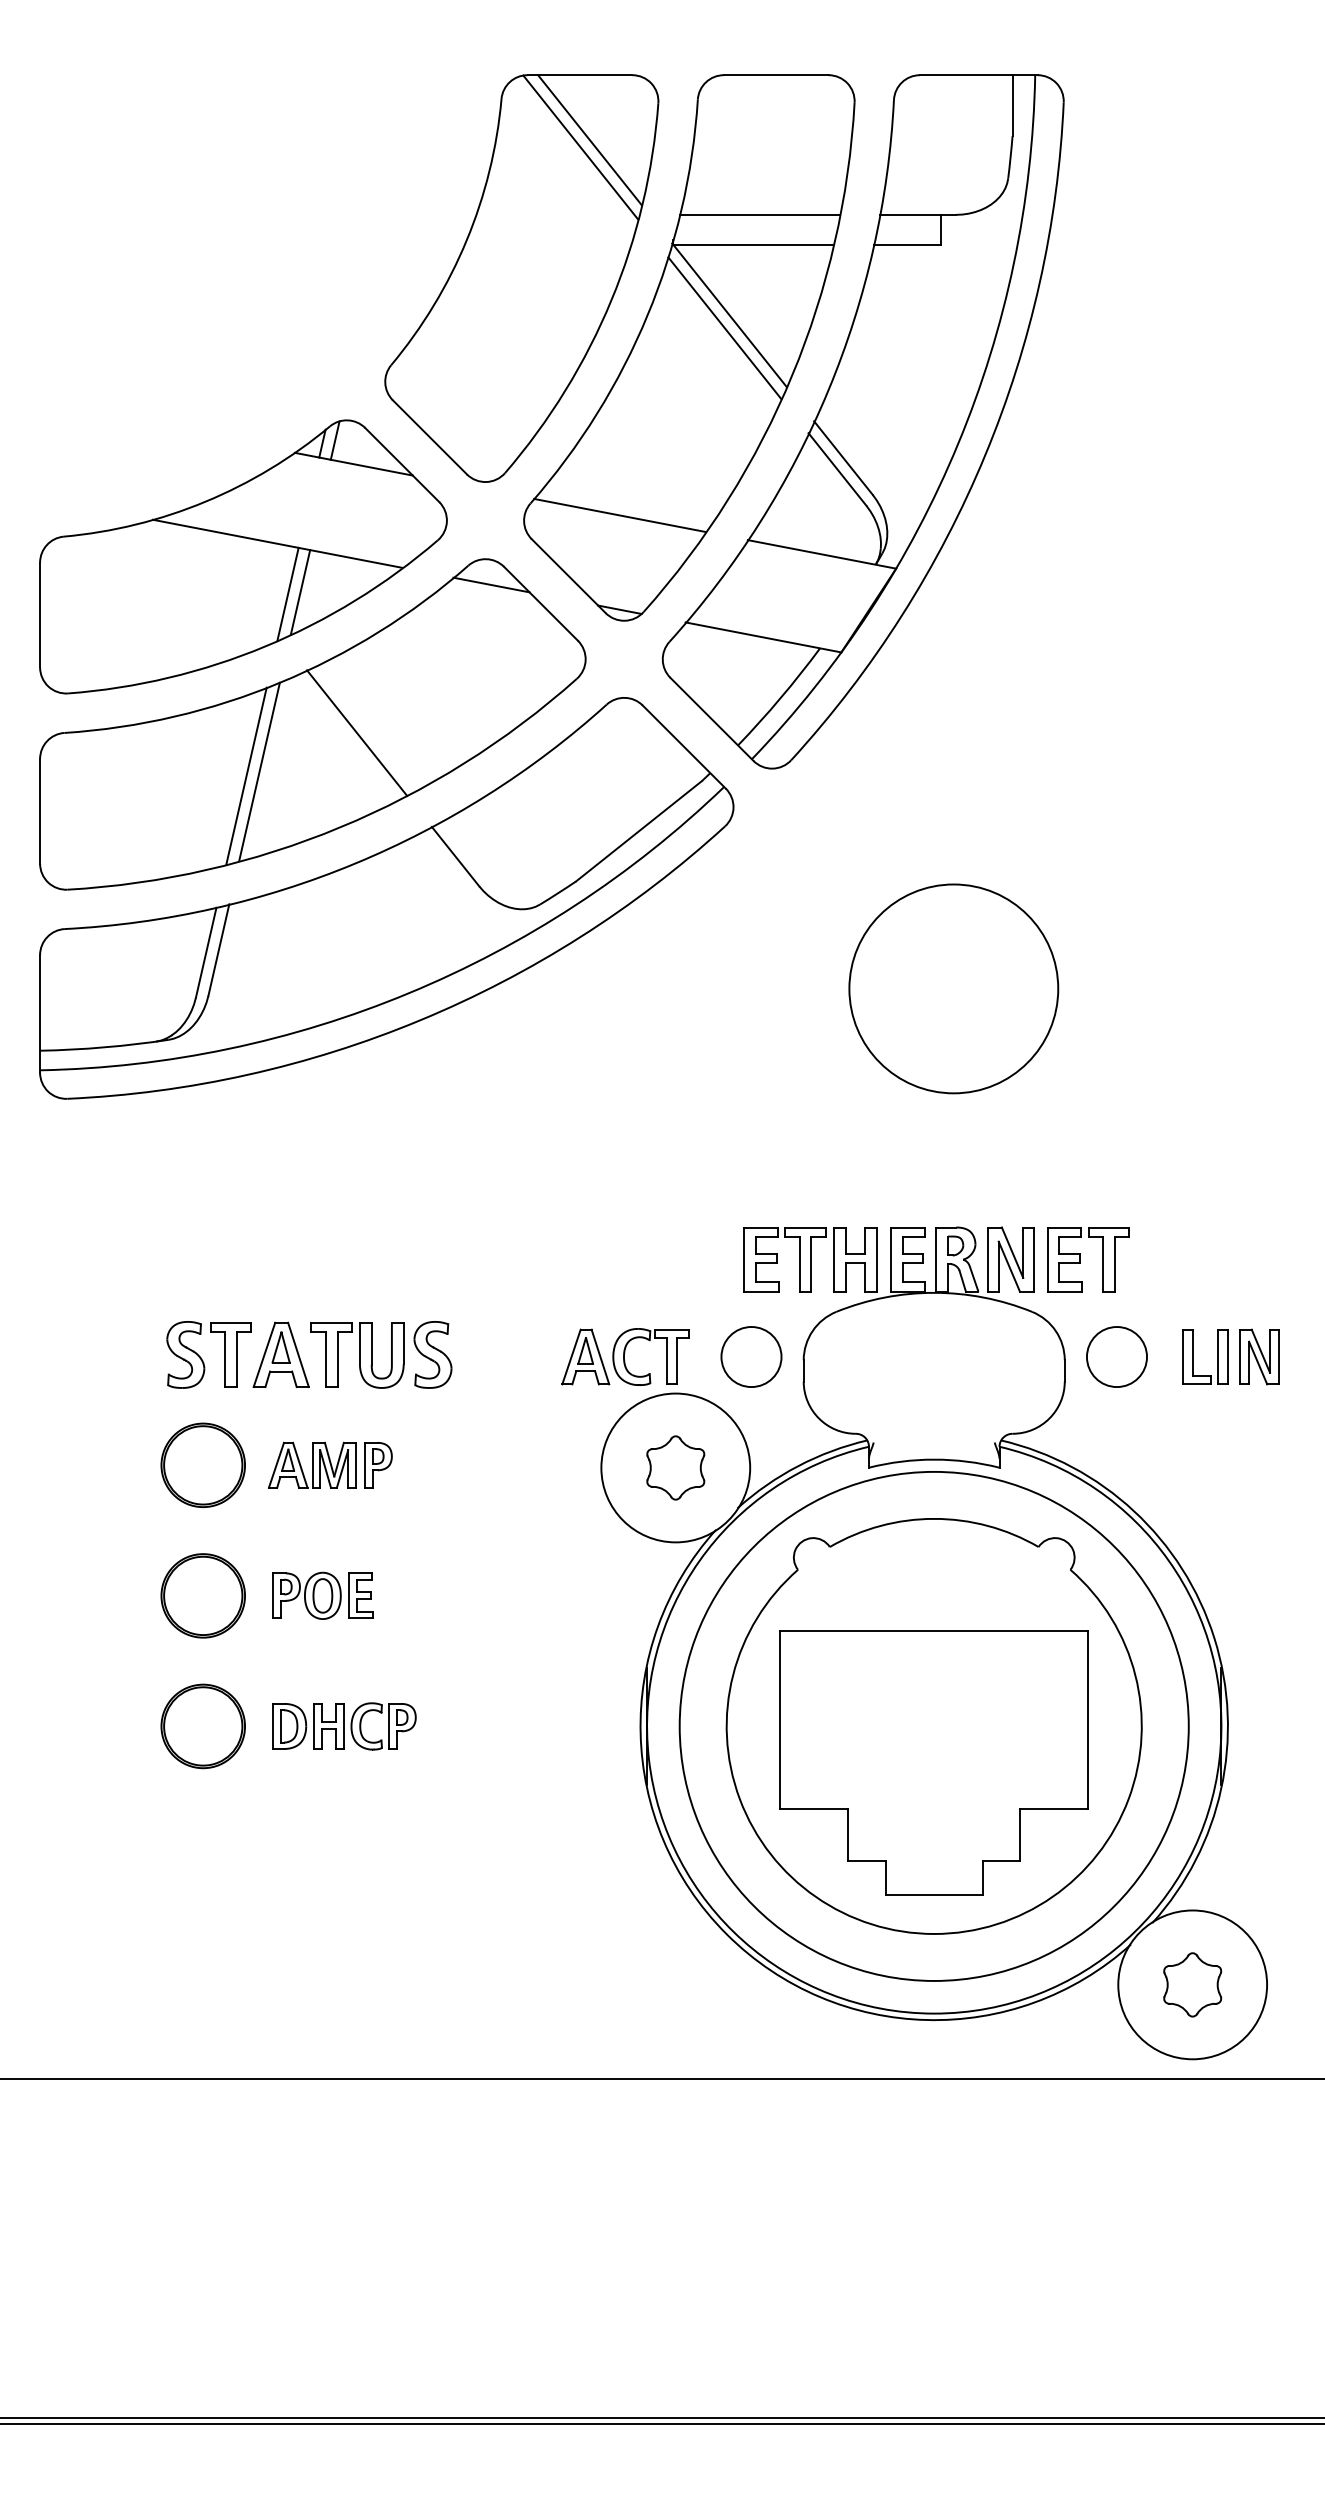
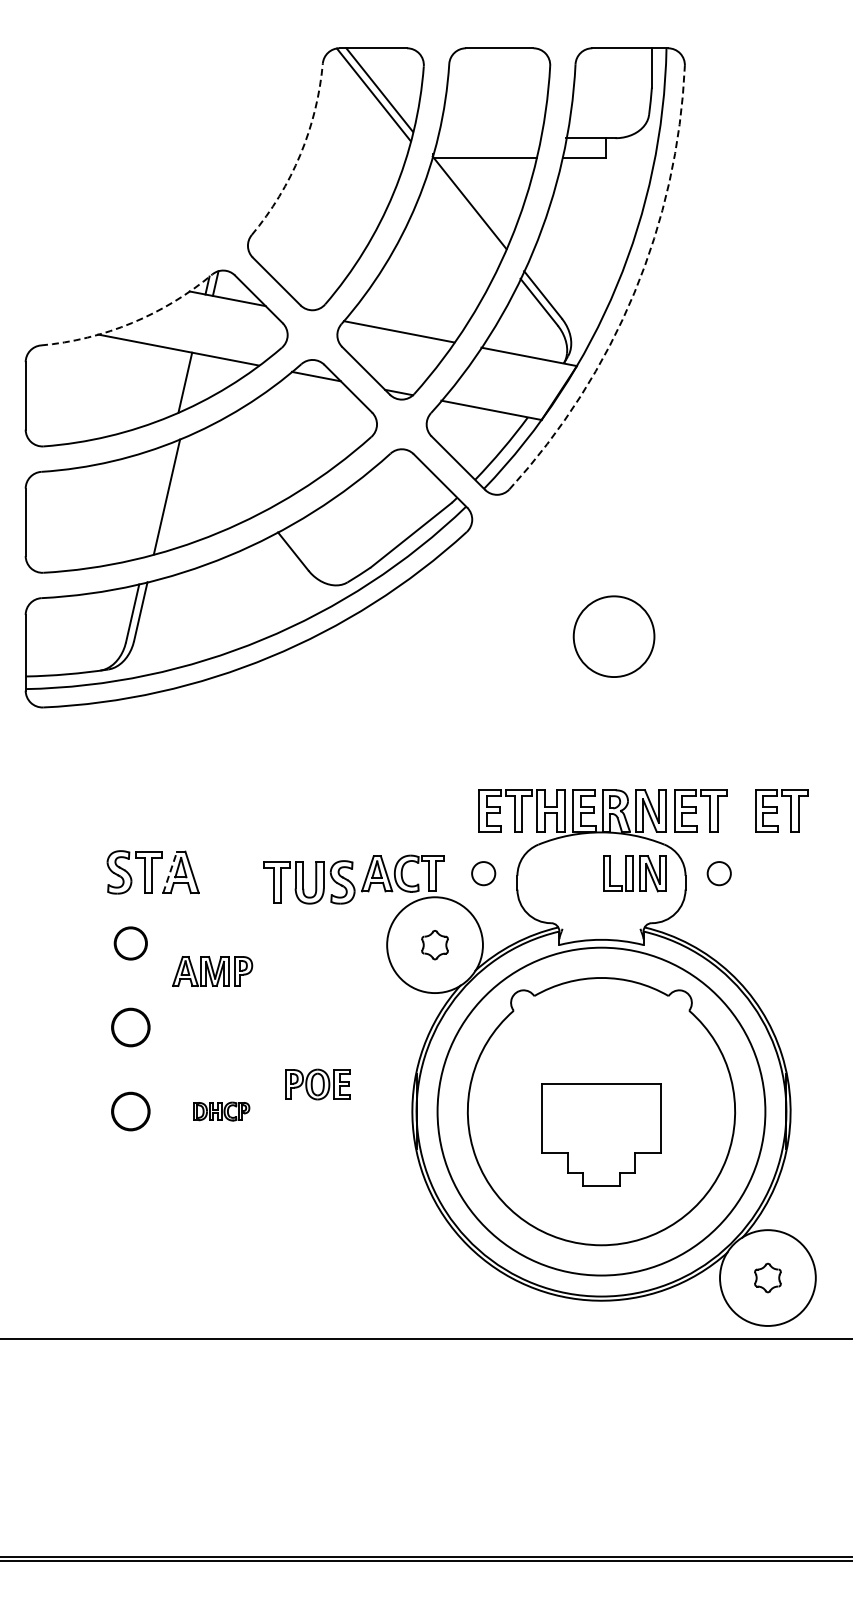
line: (758, 215) -> (488, 138), removed
arc: (466, 240) -> (300, 154), solid -> dashed
line: (724, 327) -> (466, 210), removed
arc: (985, 455) -> (634, 293), solid -> dashed
arc: (205, 502) -> (132, 323), solid -> dashed
line: (300, 592) -> (193, 381), removed
line: (356, 732) -> (229, 471), removed
line: (246, 775) -> (158, 499), removed
circle: (952, 988) -> (613, 636), size x0.6
part: (1213, 1258) -> (781, 810), added
line: (264, 1355) -> (170, 872), solid -> dashed
part: (381, 1355) -> (309, 882), moved
circle: (751, 1356) -> (483, 873), size x0.6
circle: (1117, 1356) -> (719, 873), size x0.6
part: (1230, 1356) -> (634, 873), moved
part: (202, 1465) -> (130, 943), size x0.6
part: (330, 1465) -> (212, 971), moved
part: (674, 1466) -> (434, 944), size x0.7
part: (202, 1595) -> (130, 1027), size x0.7
part: (322, 1595) -> (317, 1084), moved
part: (202, 1726) -> (130, 1111), size x0.7
part: (344, 1726) -> (221, 1111), size x0.6
part: (934, 1761) -> (601, 1134), size x0.6
part: (1192, 1984) -> (767, 1277), size x0.7

